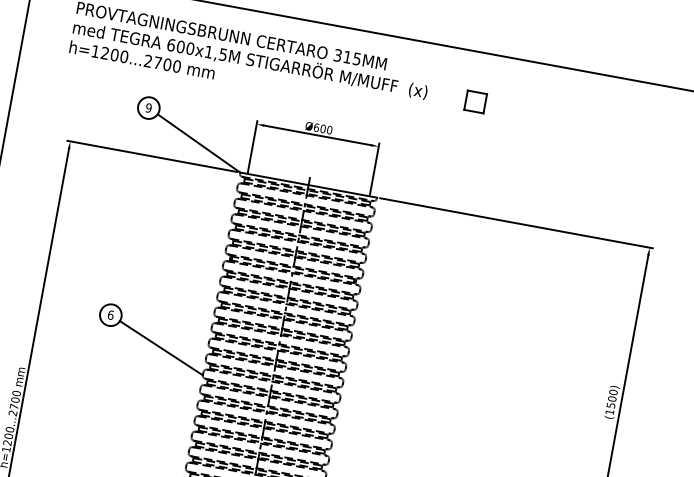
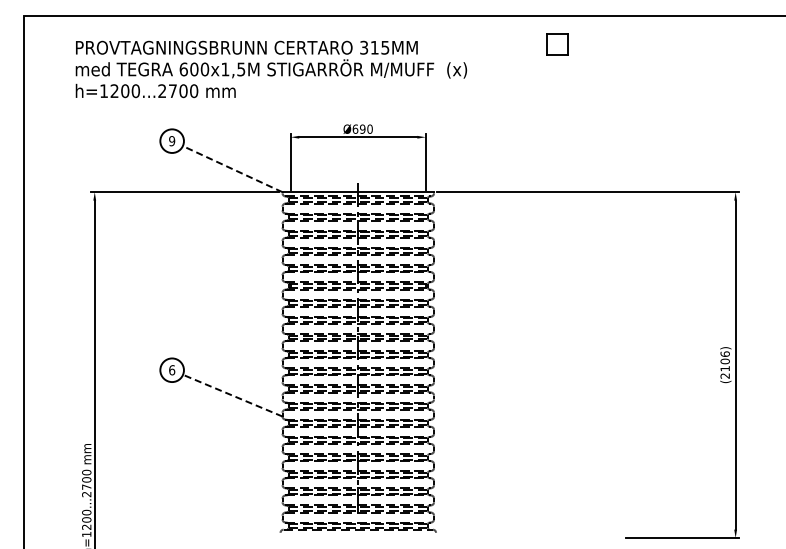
part: (475, 102) -> (557, 44), moved
text: (323, 128) -> (362, 128), Ø600 -> Ø690
line: (198, 143) -> (232, 169), solid -> dashed
line: (161, 348) -> (232, 395), solid -> dashed
text: (611, 401) -> (724, 364), (1500) -> (2106)

